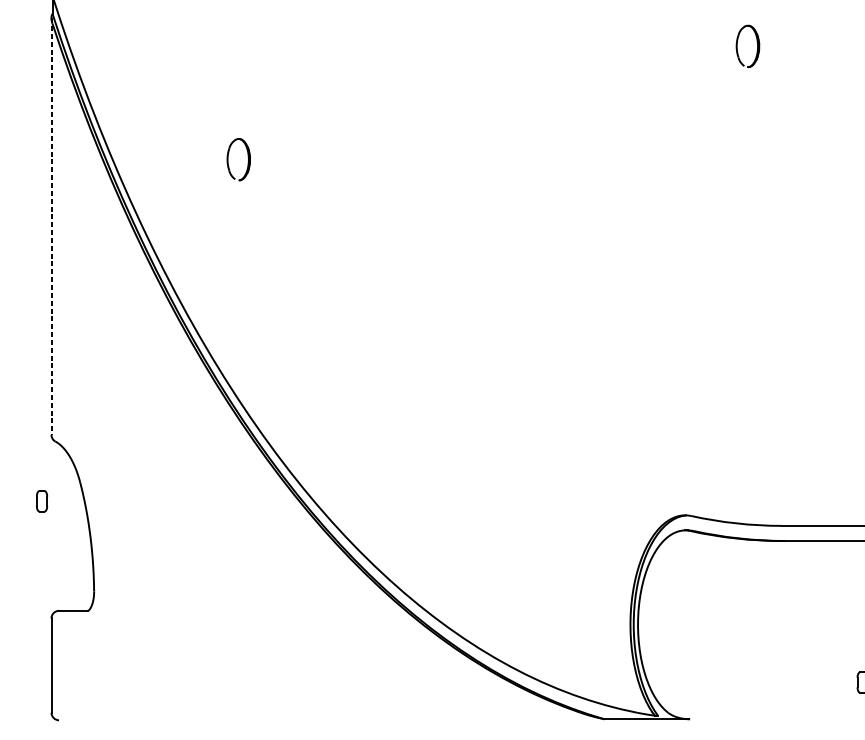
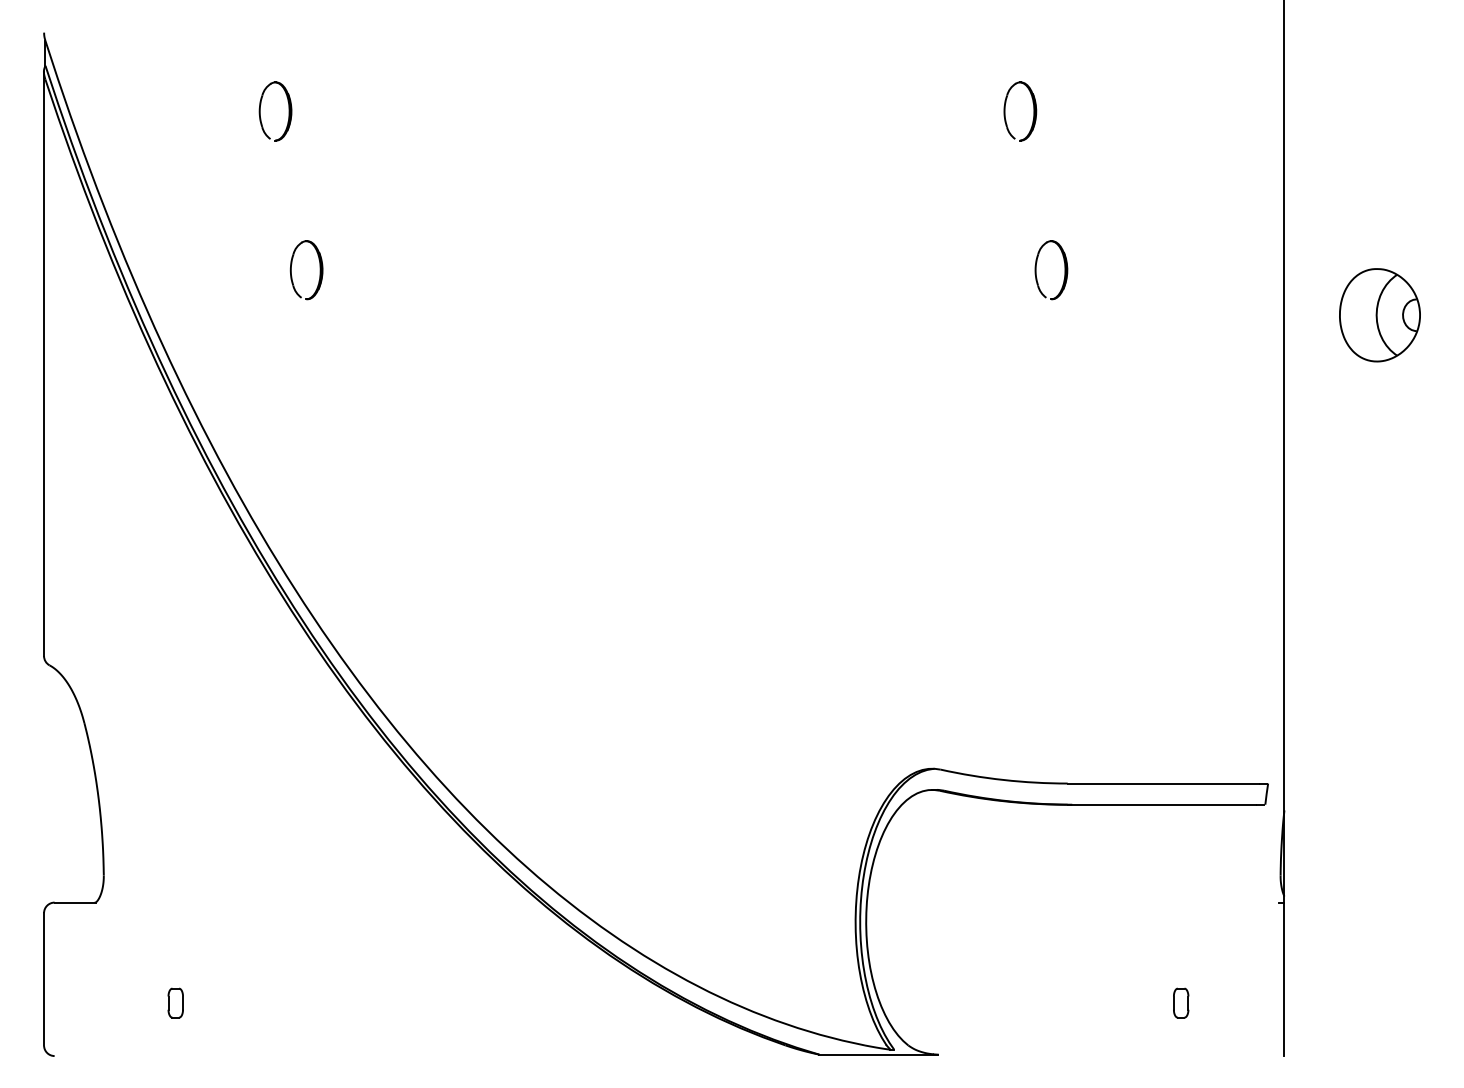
part: (225, 46) -> (288, 111), added
part: (779, 159) -> (1064, 270), added
line: (51, 226) -> (44, 364), dashed -> solid
part: (41, 500) -> (175, 1002), moved

